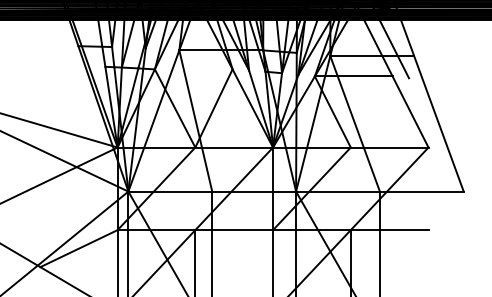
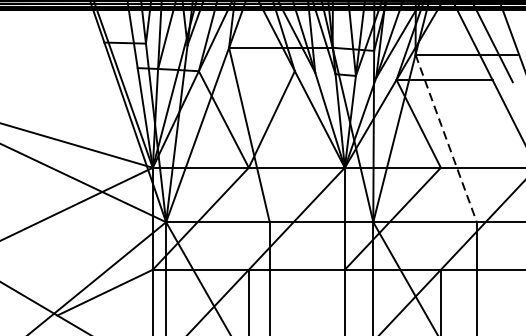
line: (355, 124) -> (446, 139), solid -> dashed

